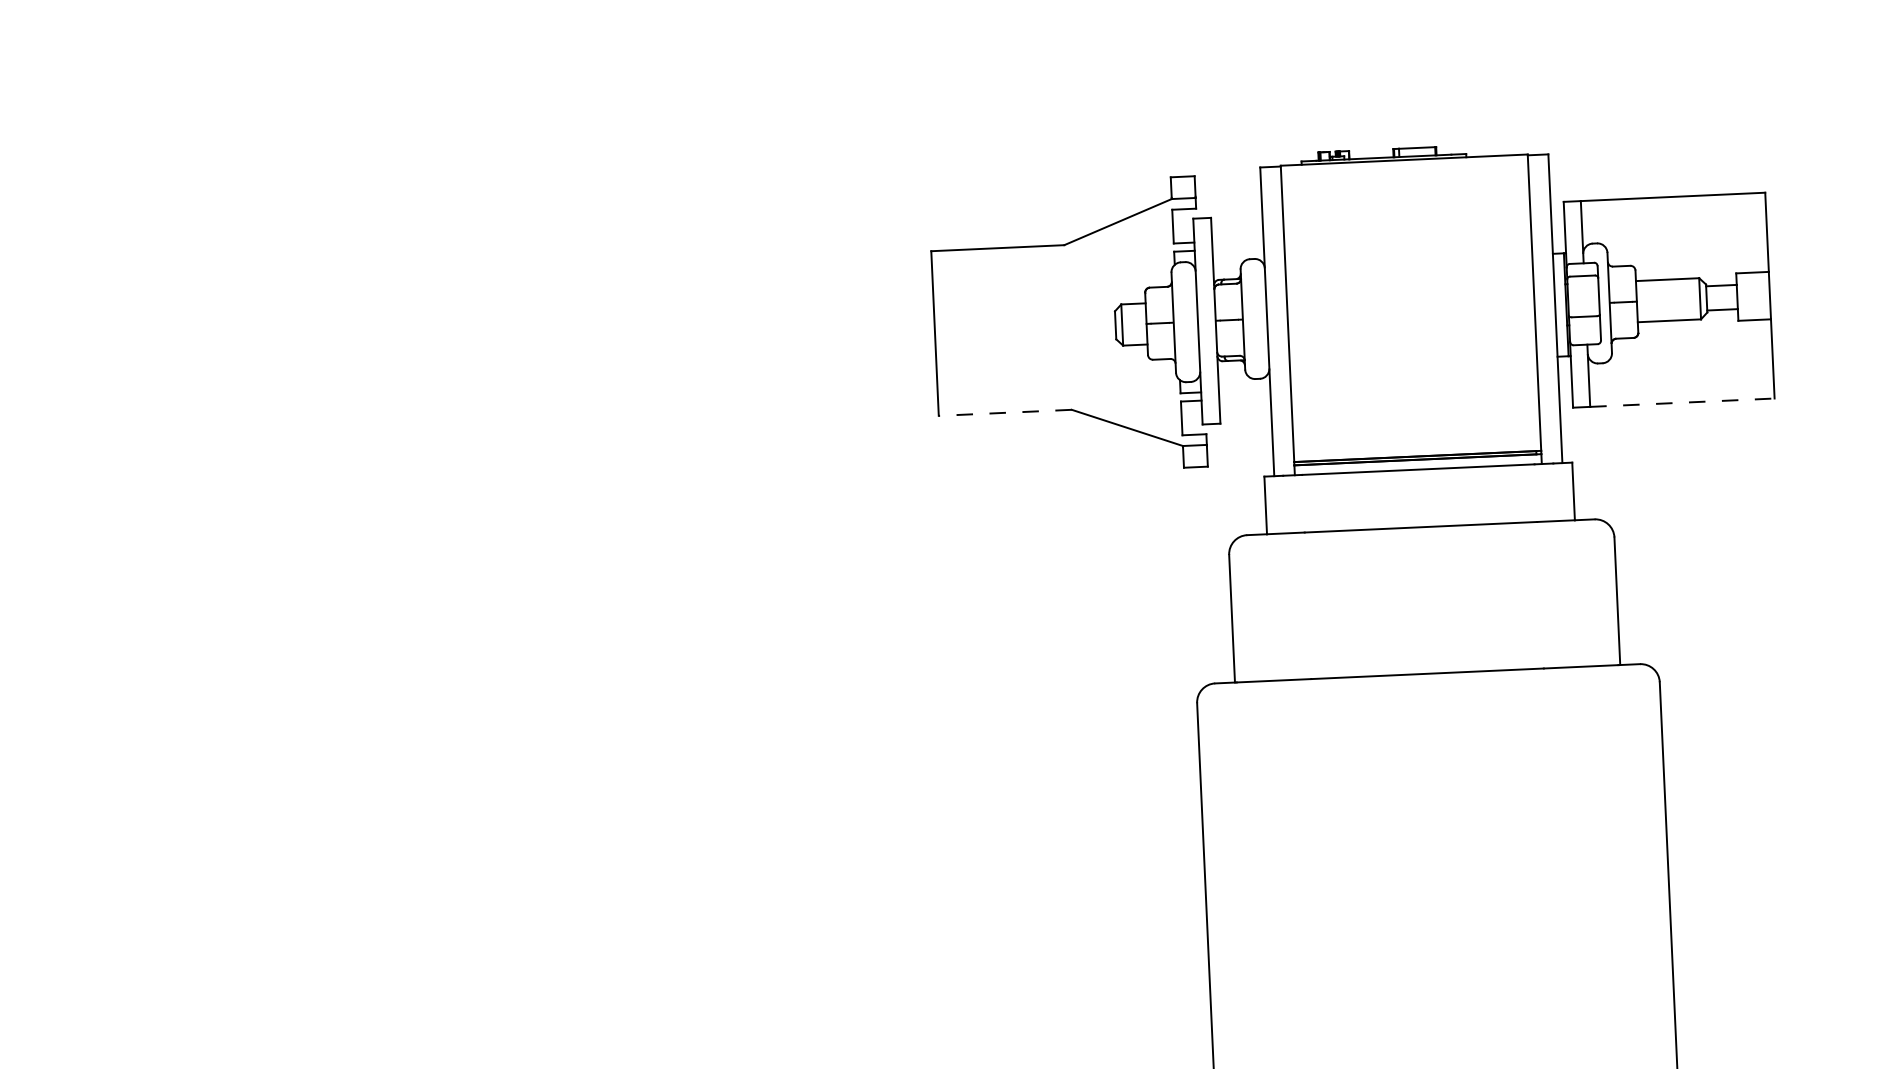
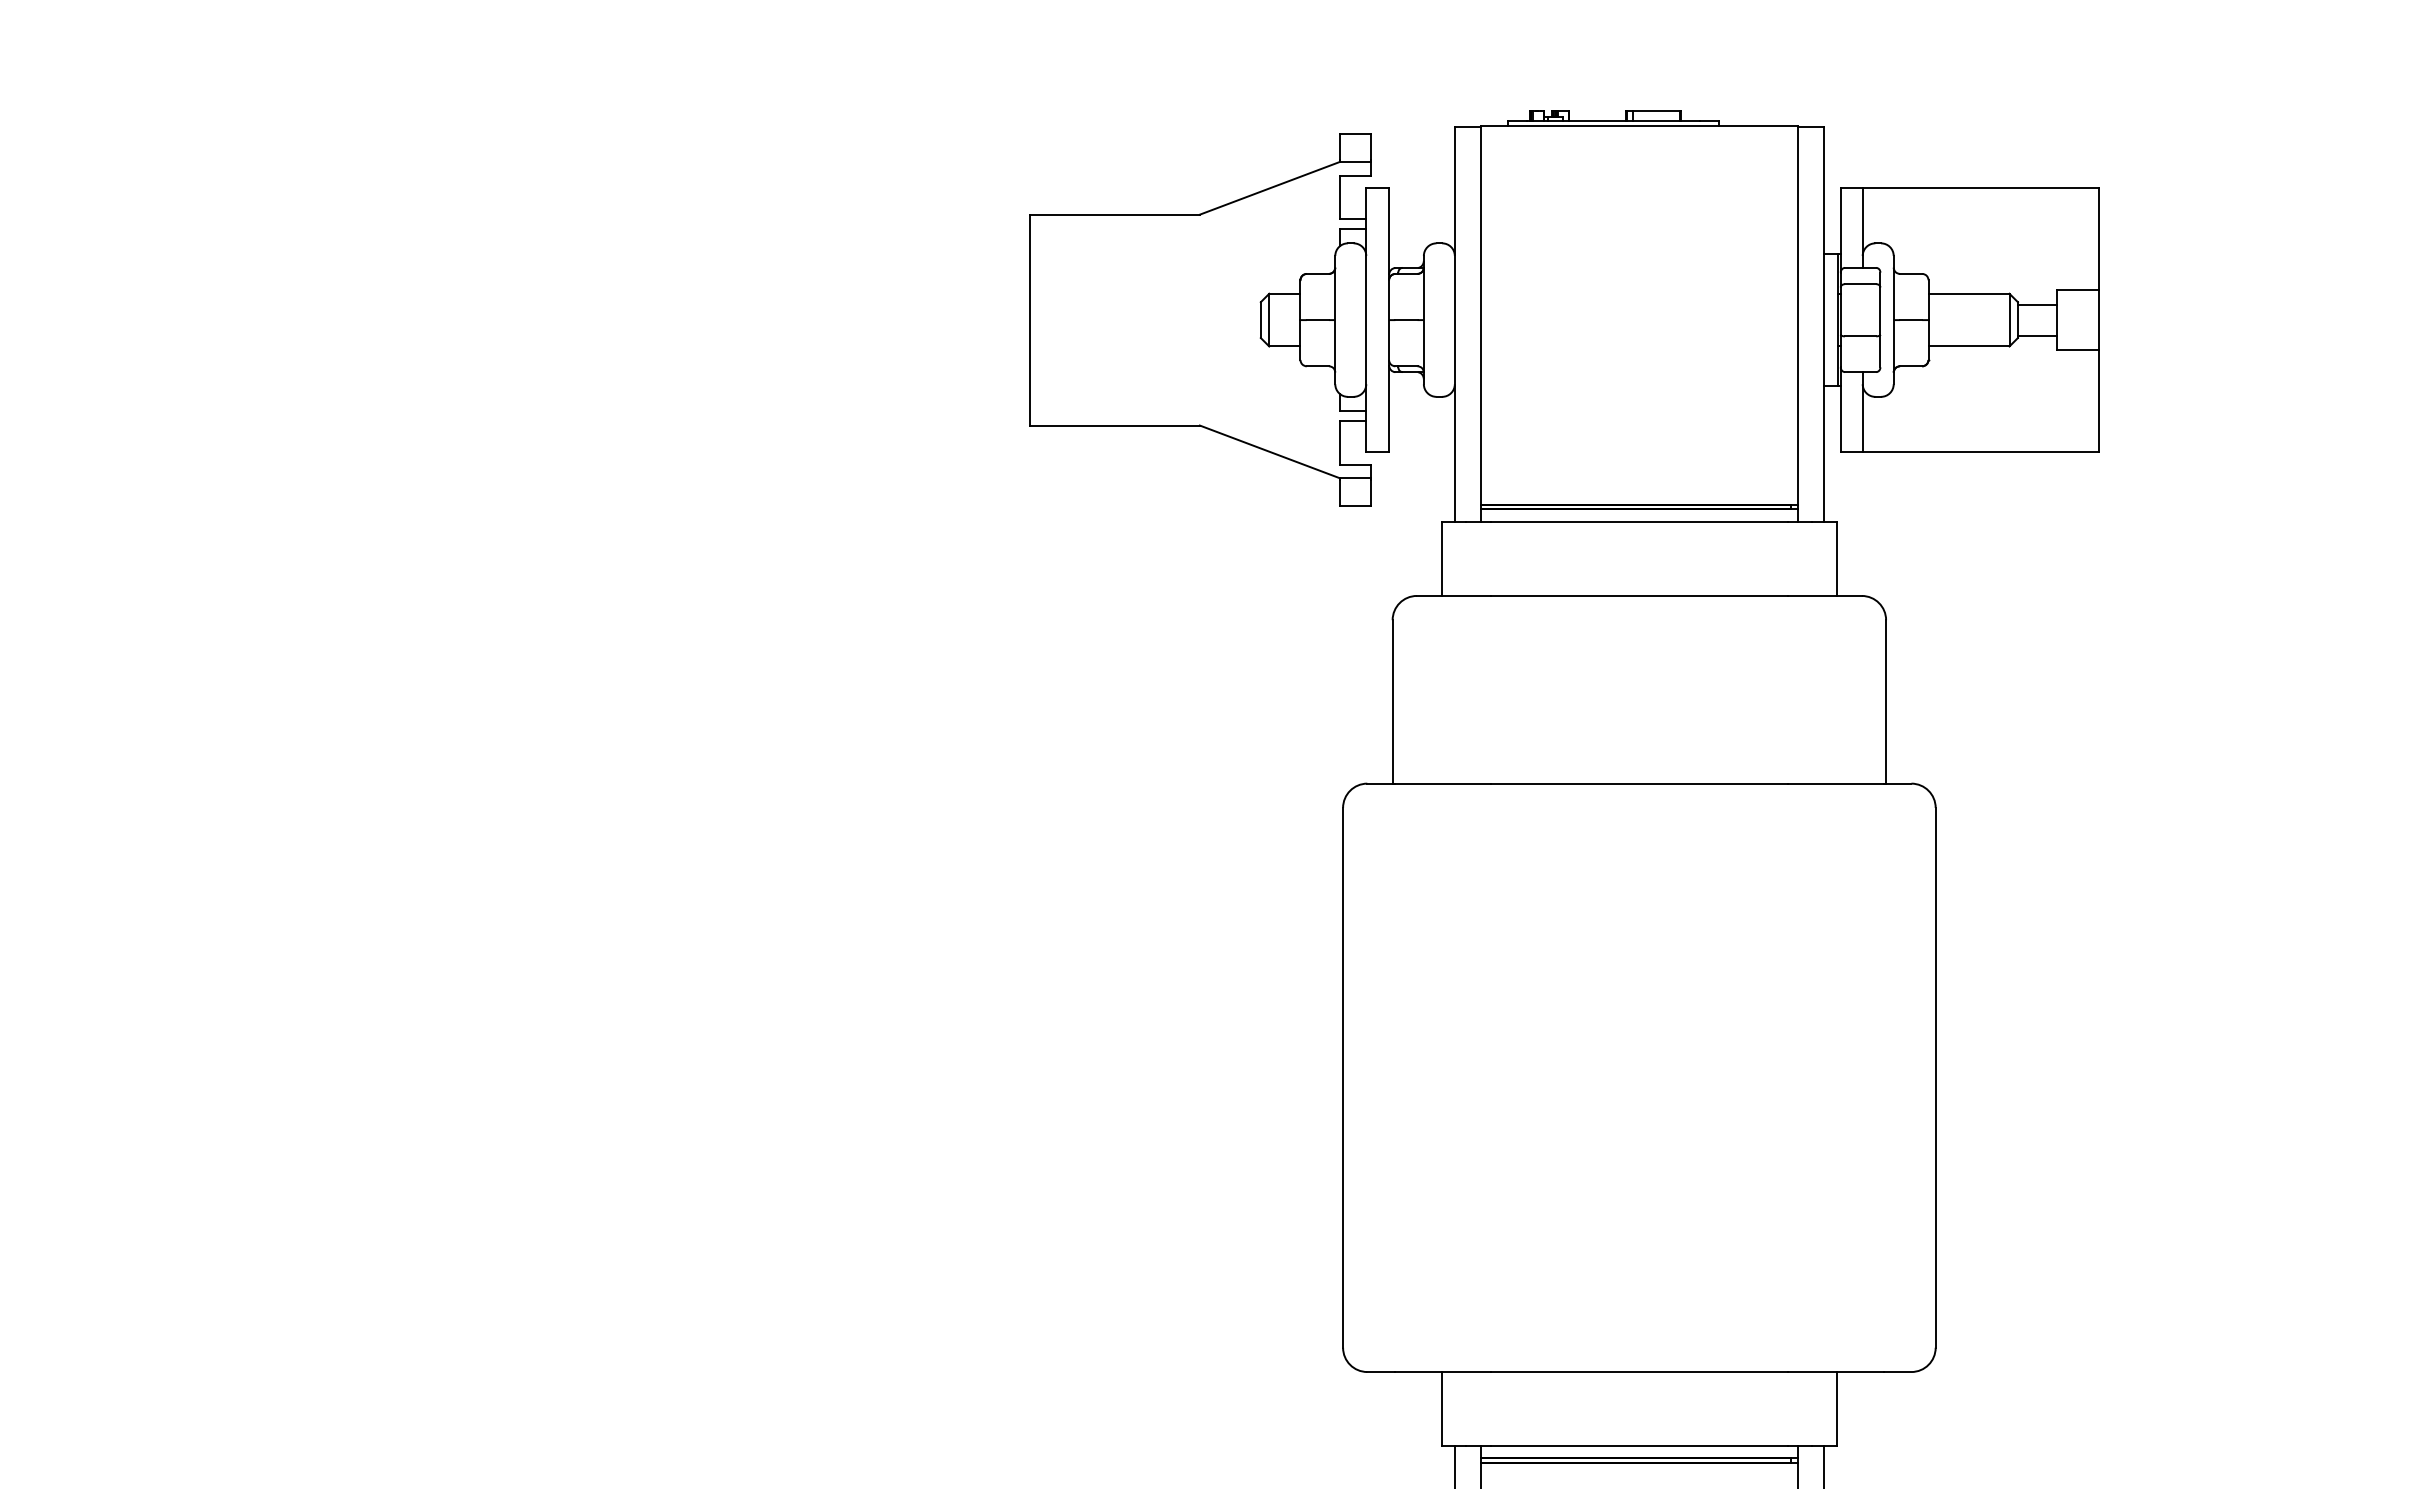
line: (1682, 402) -> (1981, 451), dashed -> solid
line: (1005, 412) -> (1114, 425), dashed -> solid

